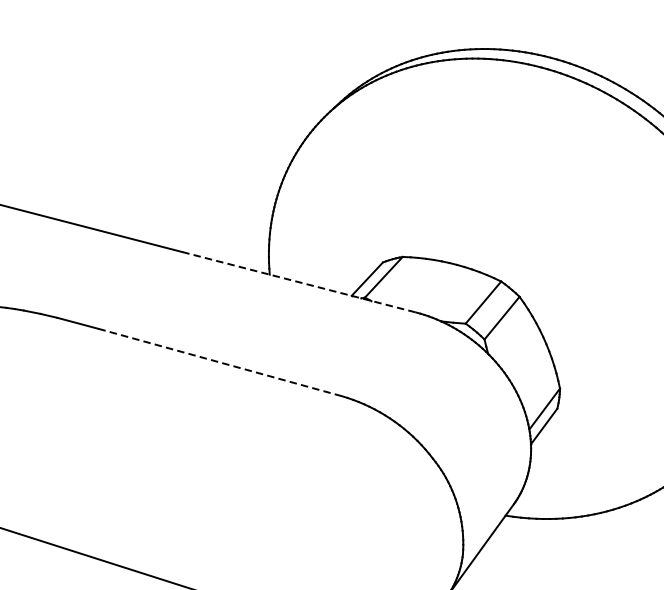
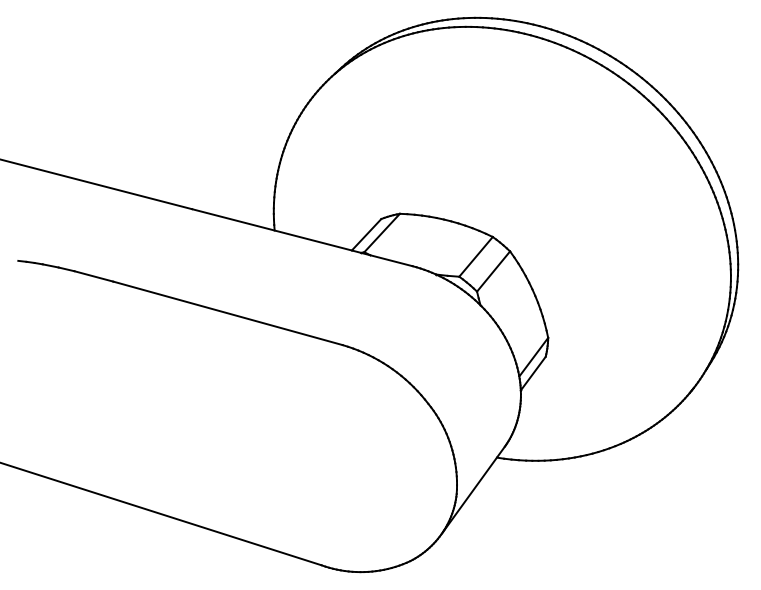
line: (299, 282) -> (302, 237), dashed -> solid
line: (220, 362) -> (228, 313), dashed -> solid

